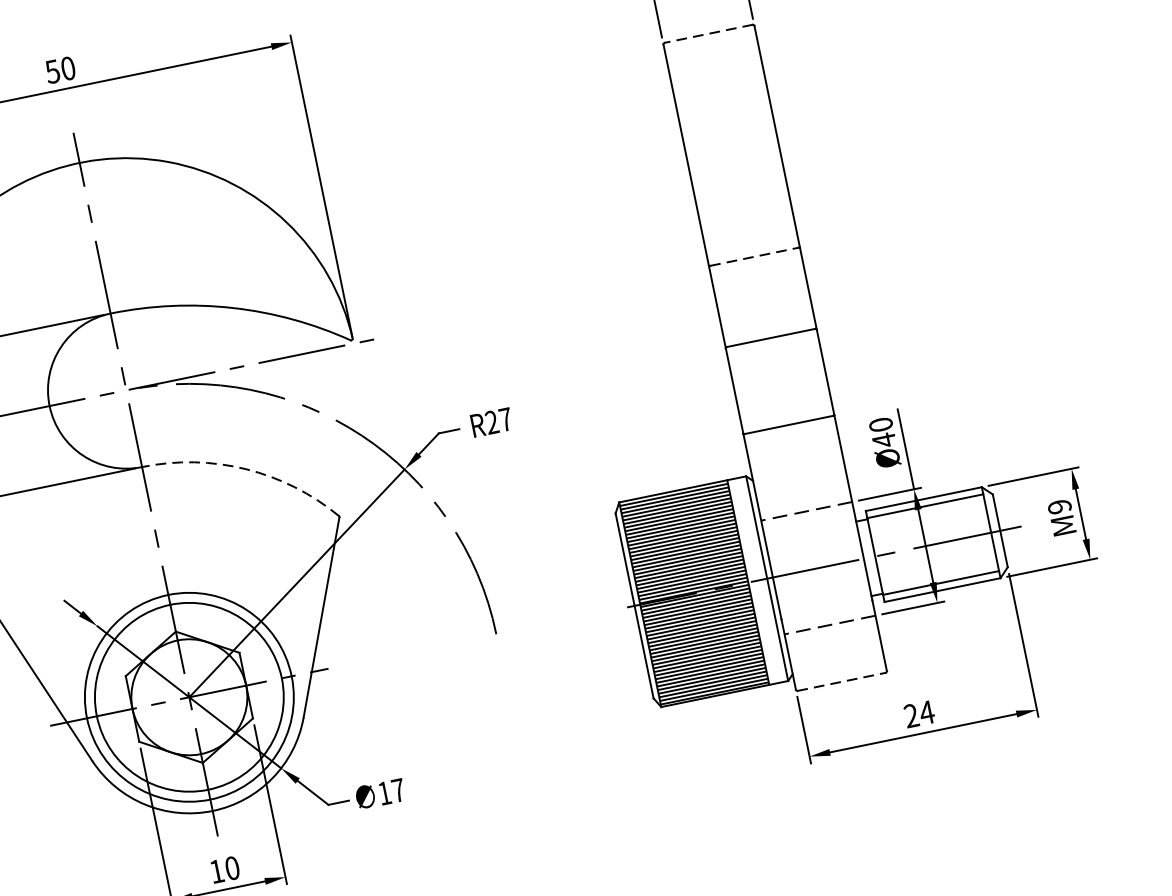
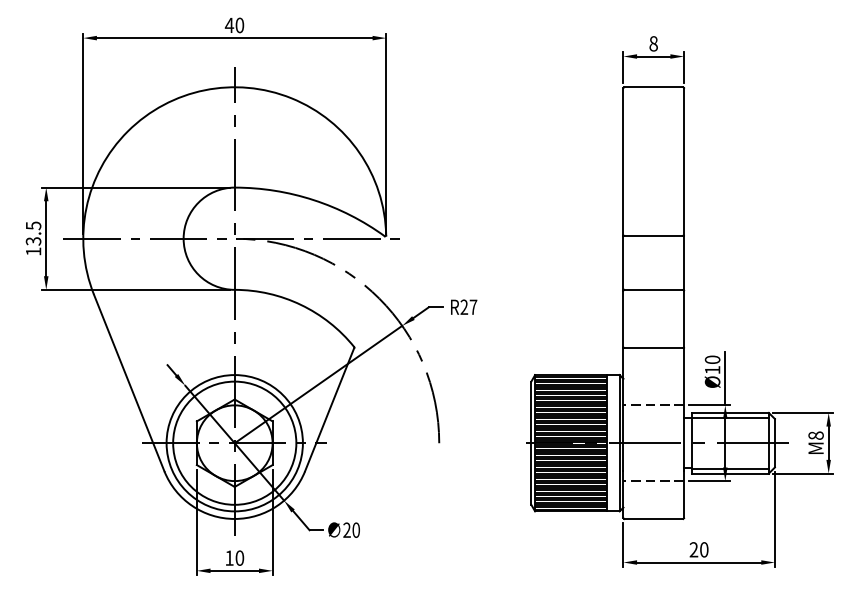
line: (708, 34) -> (653, 87), dashed -> solid
text: (52, 71) -> (229, 25), 50 -> 40
line: (753, 256) -> (653, 235), dashed -> solid
text: (883, 439) -> (712, 369), Ø40 -> Ø10
arc: (245, 468) -> (300, 304), dashed -> solid
text: (1058, 506) -> (815, 435), M9 -> M8
line: (841, 681) -> (653, 518), dashed -> solid
text: (925, 712) -> (703, 549), 24 -> 20
text: (391, 790) -> (351, 529), 17 -> 20

